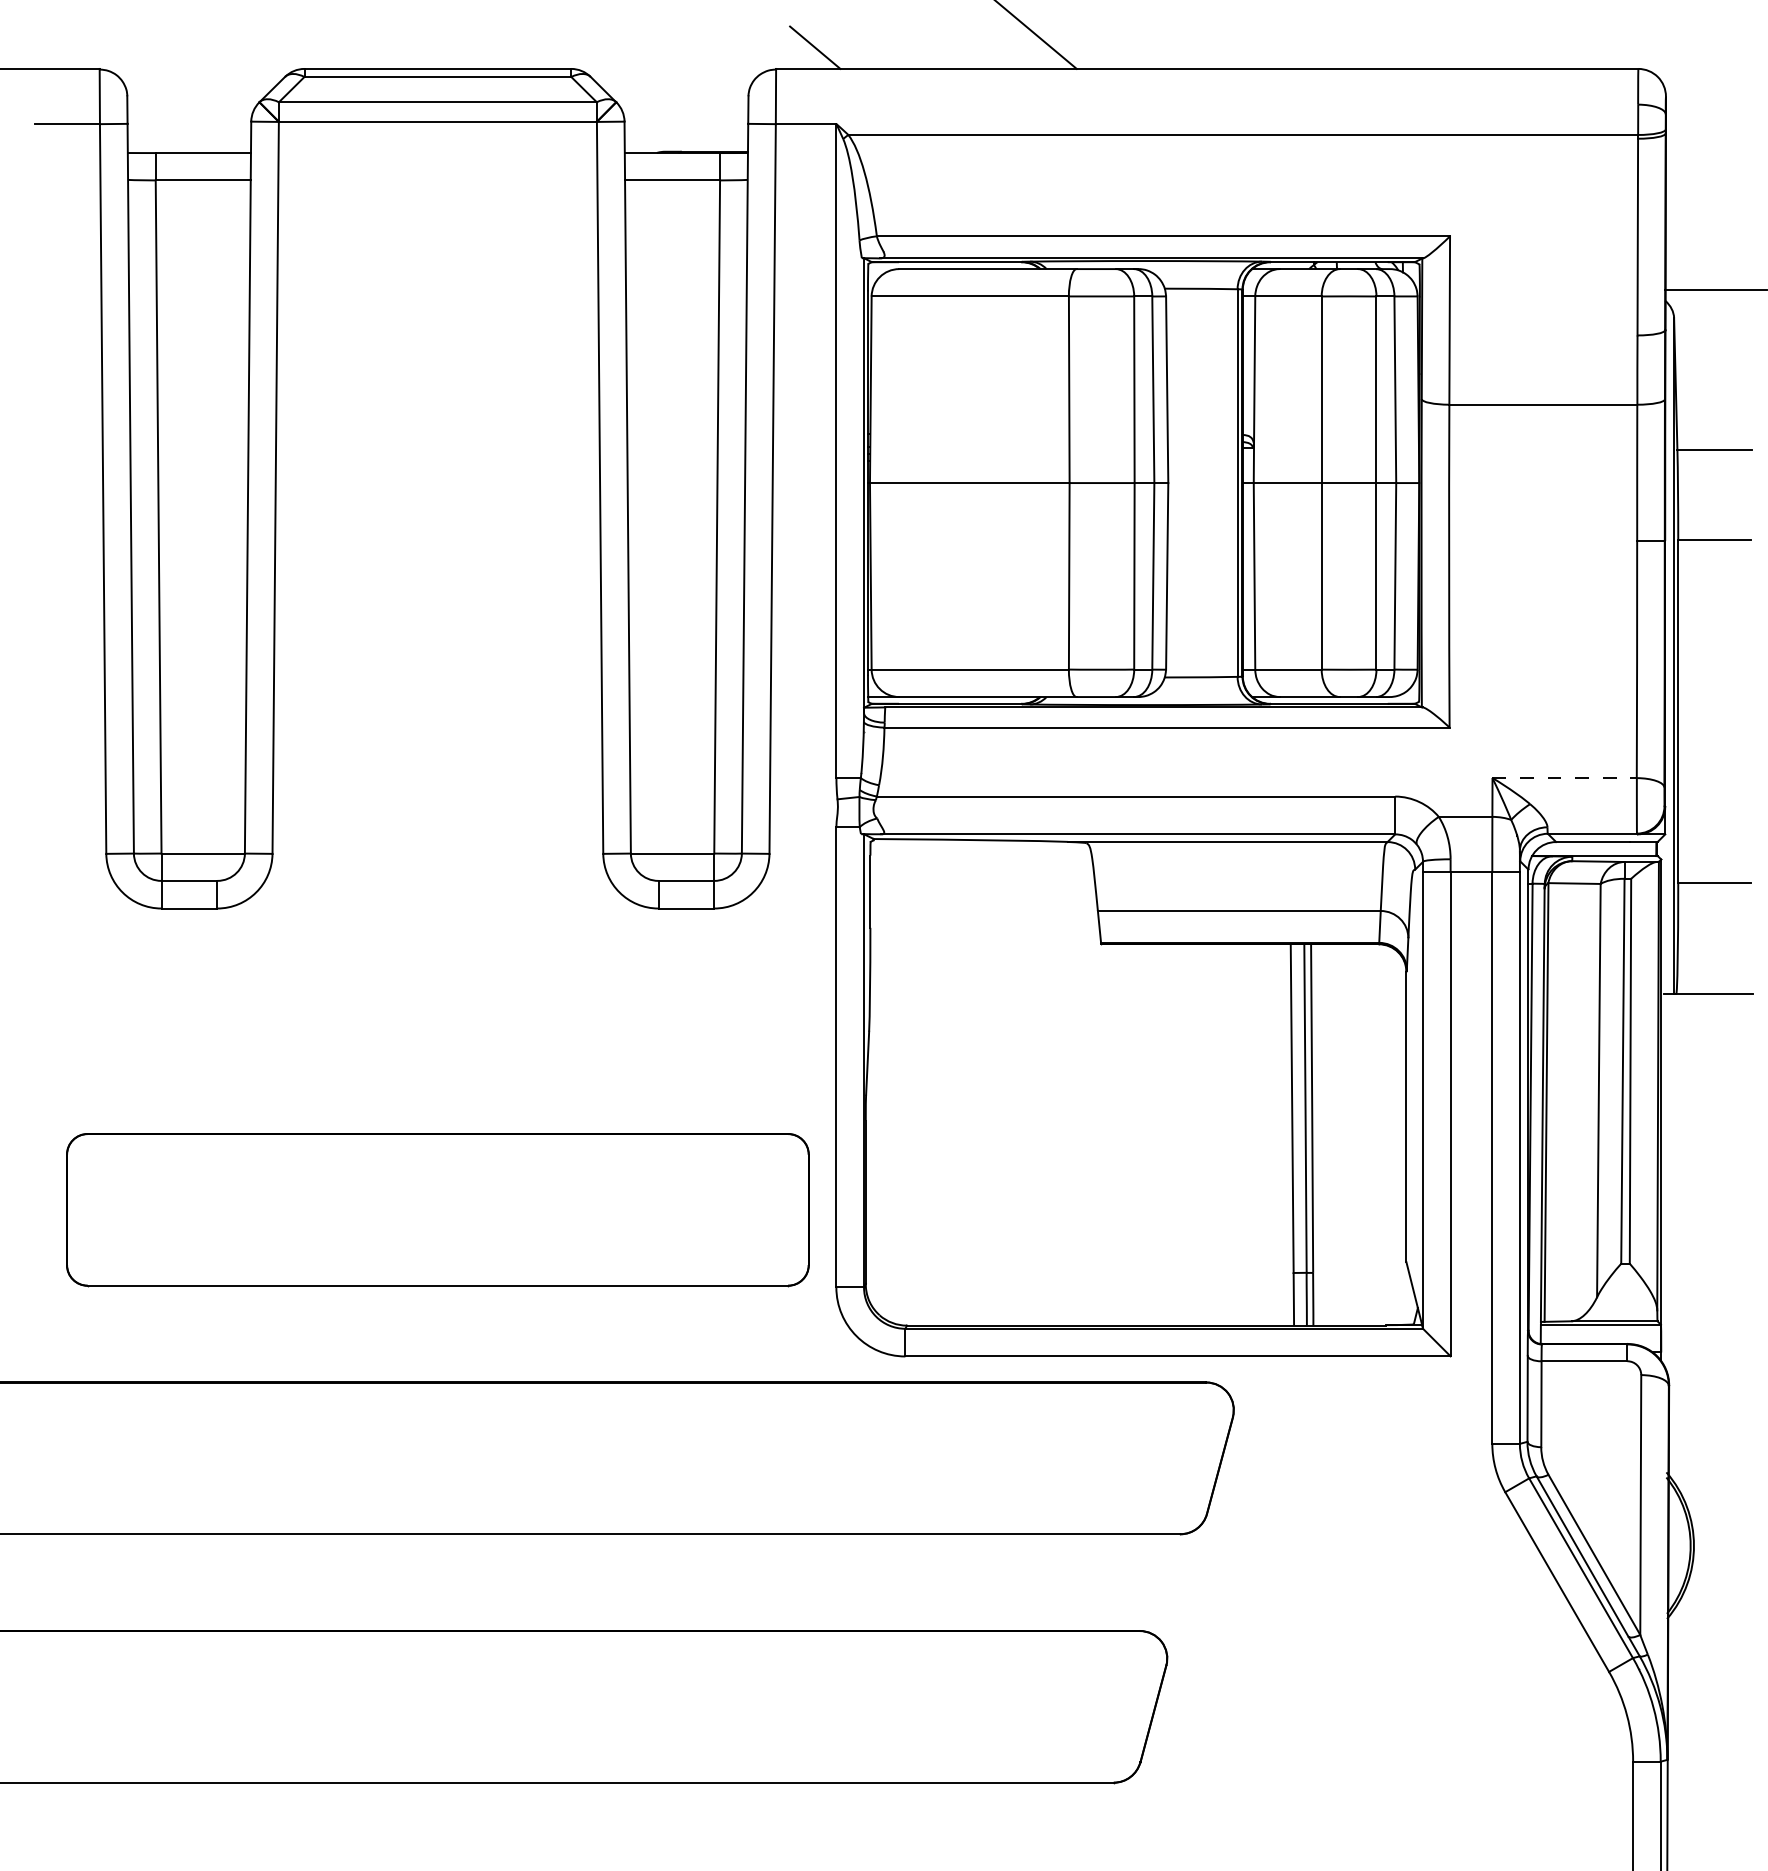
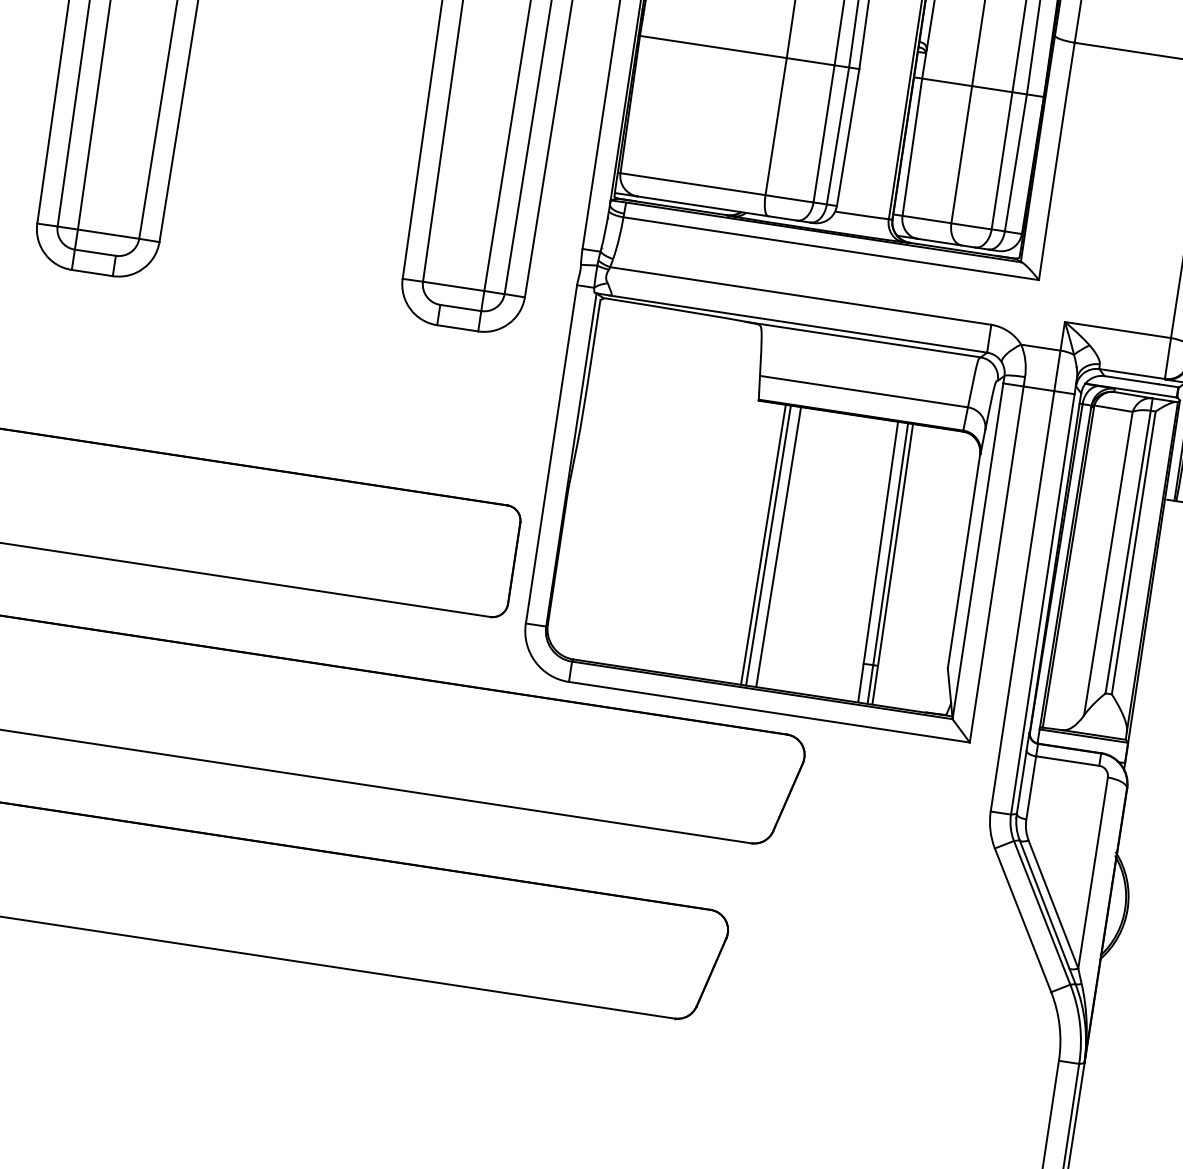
line: (1565, 778) -> (1118, 330), dashed -> solid
line: (1136, 1134) -> (763, 544), added
line: (1142, 1134) -> (767, 545), added
line: (1156, 1134) -> (778, 546), added

